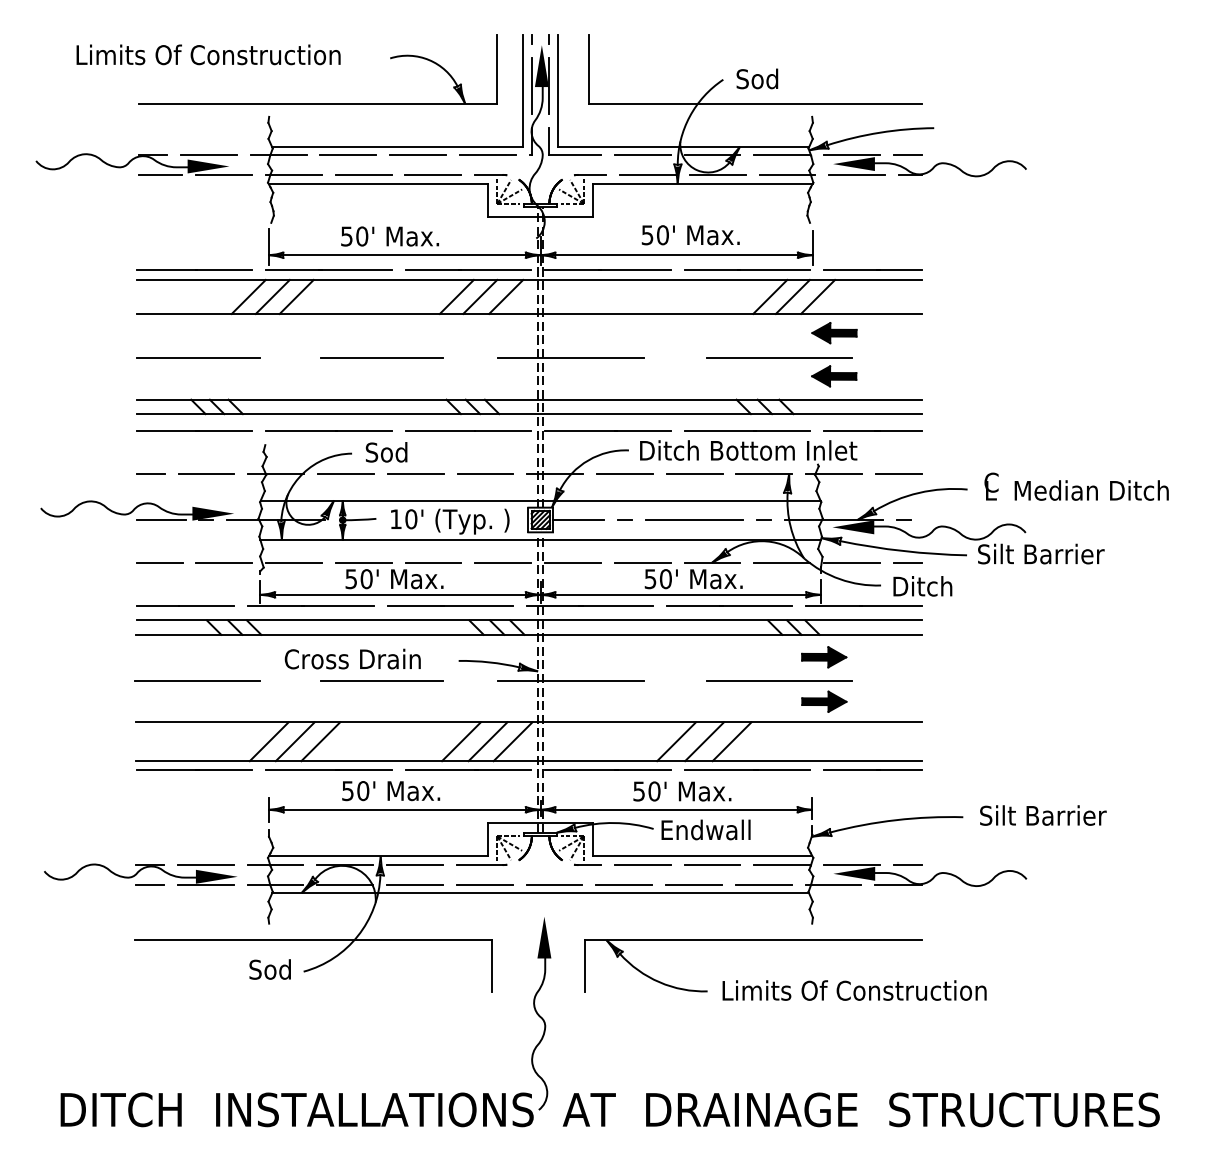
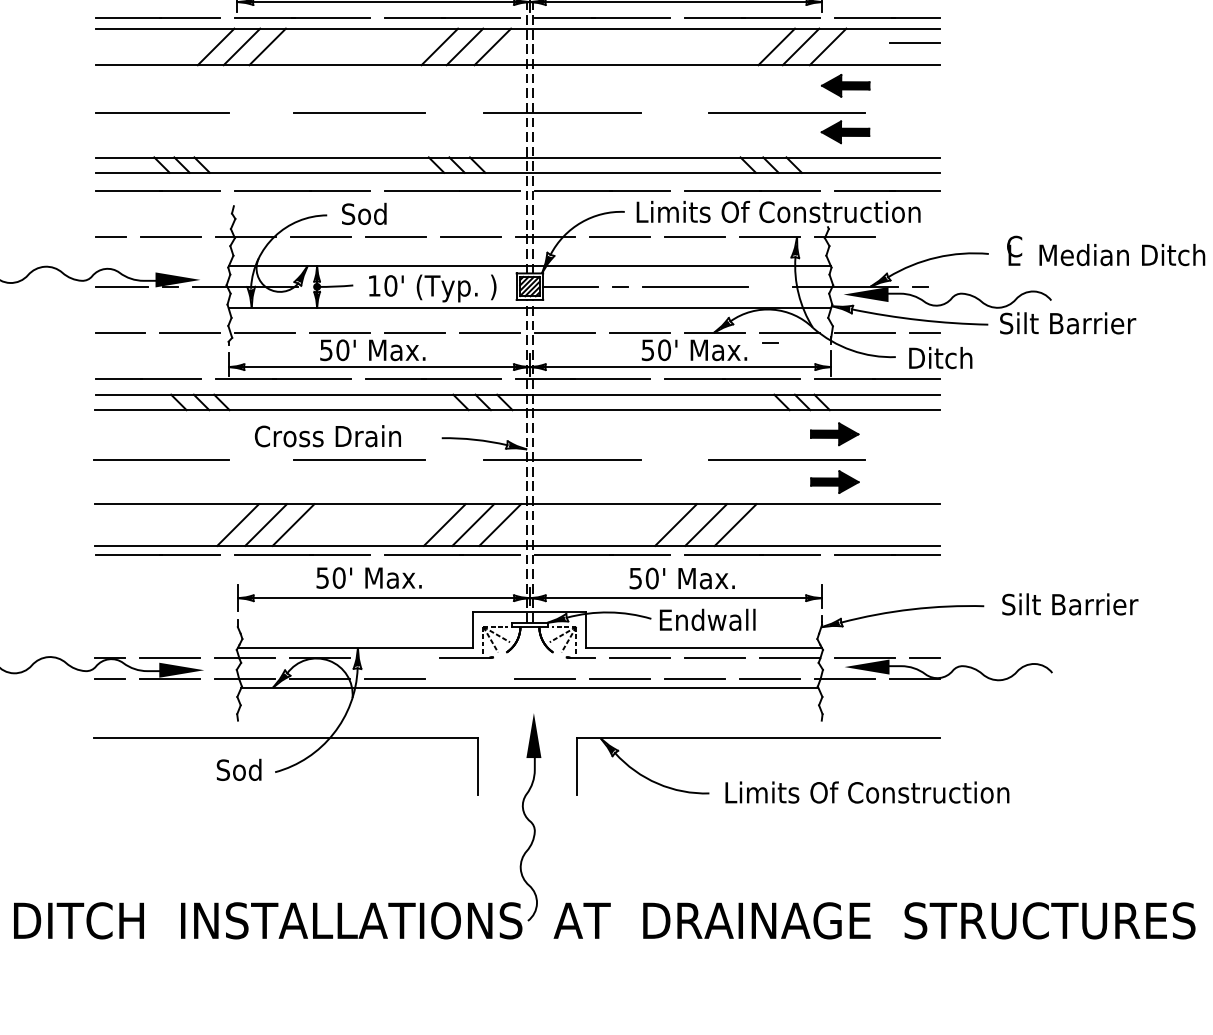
text: (773, 450) -> (780, 211), Ditch Bottom Inlet -> Limits Of Construction
line: (898, 473) -> (914, 42), moved
line: (763, 519) -> (769, 342), moved
line: (414, 865) -> (394, 658), removed
line: (484, 884) -> (469, 678), removed

